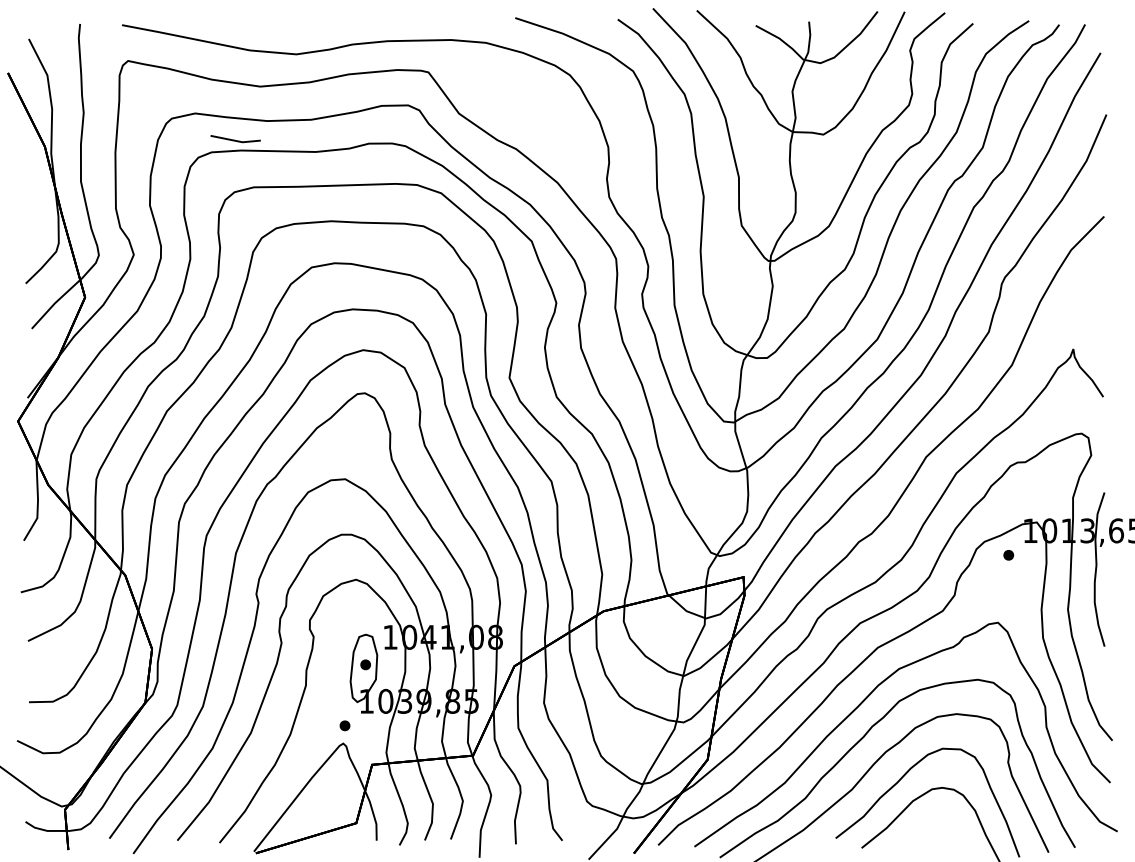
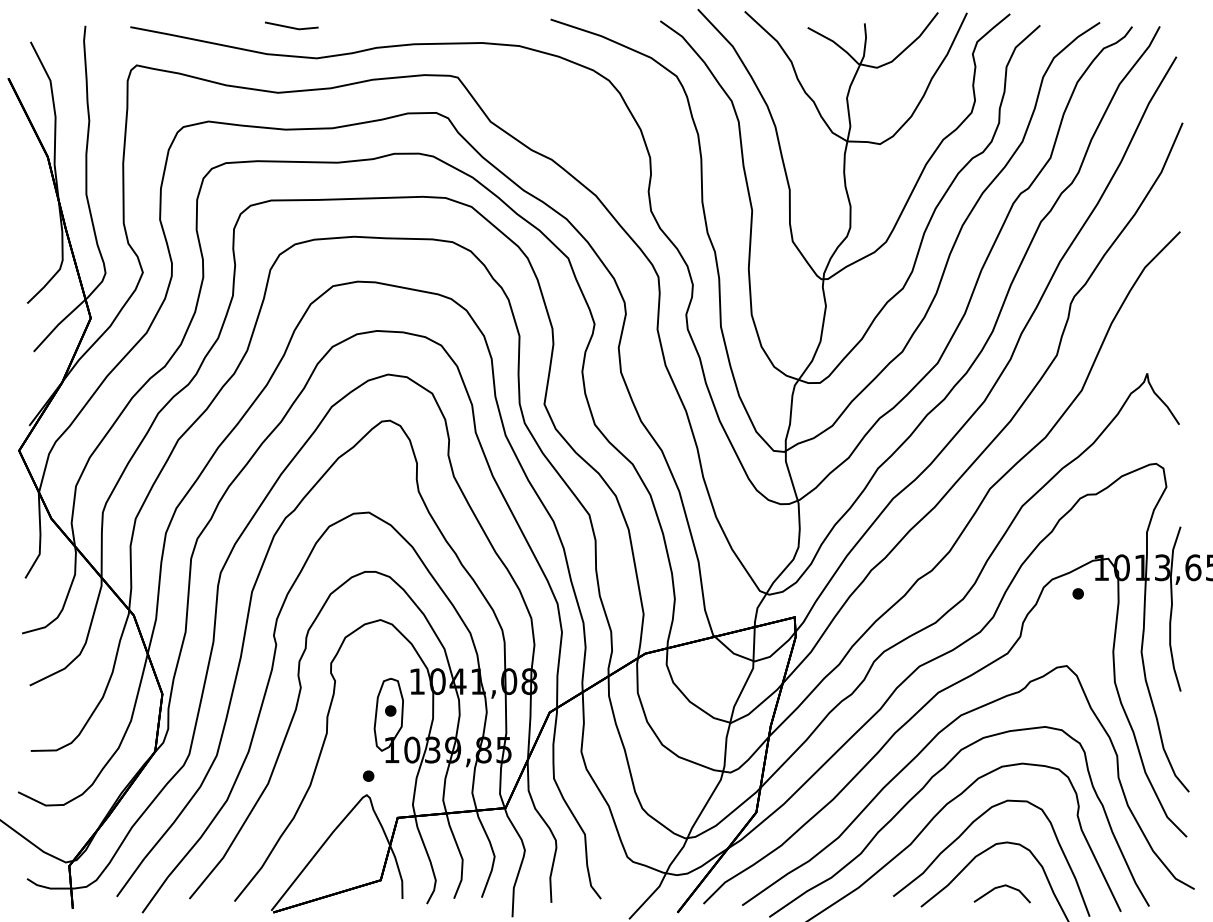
line: (235, 139) -> (291, 26), moved
line: (934, 830) -> (998, 888), added

